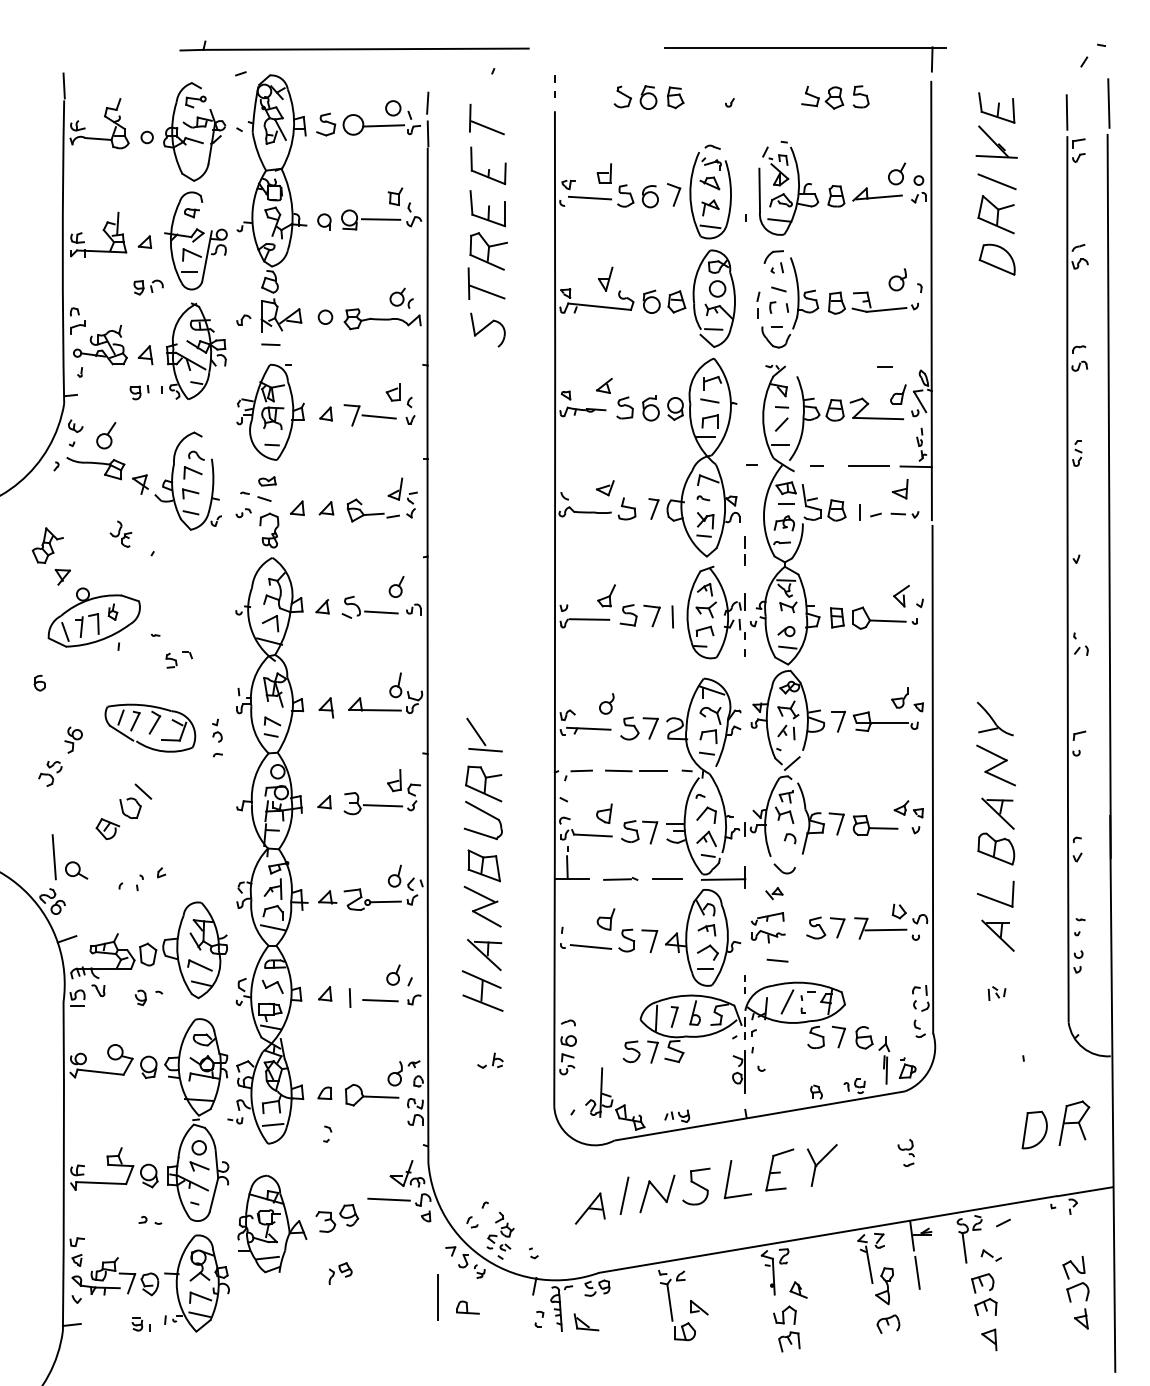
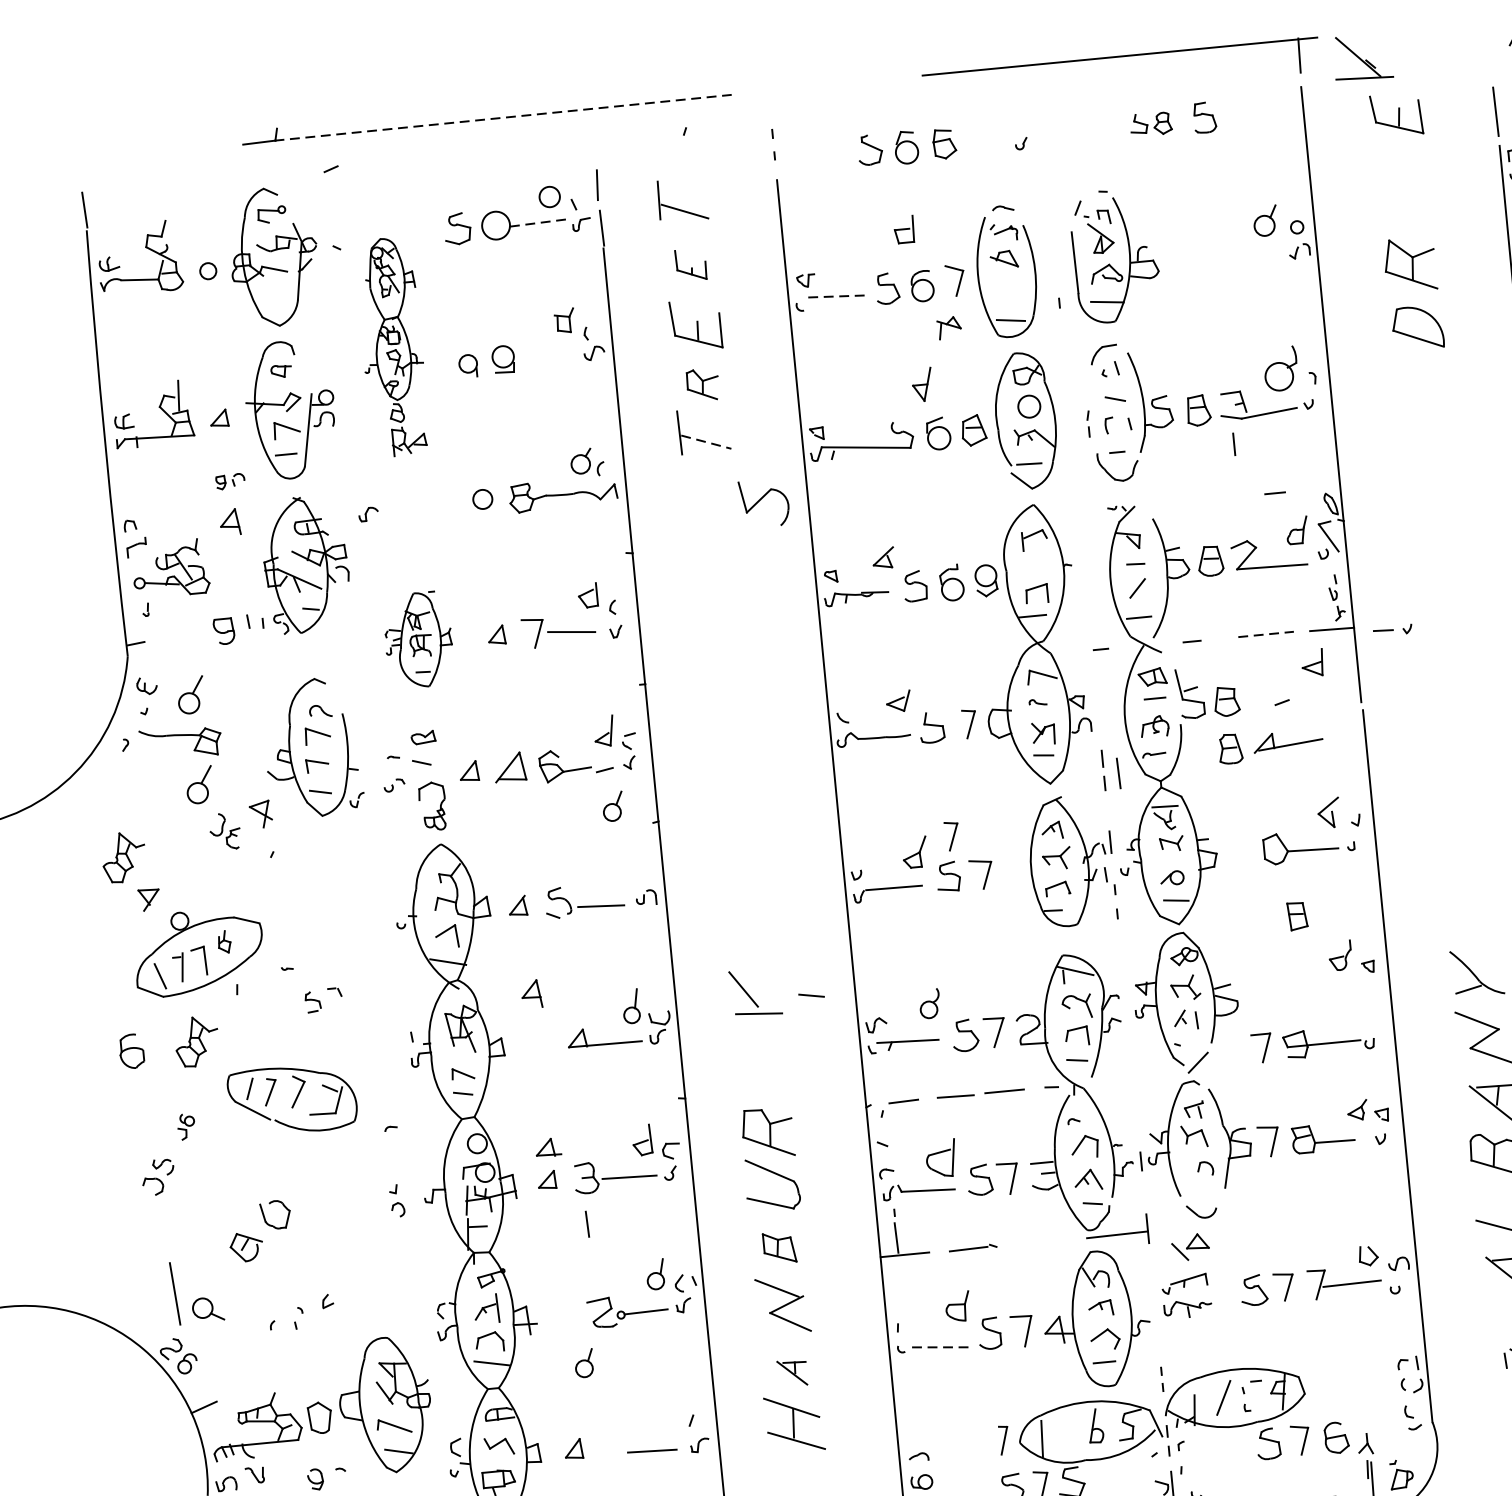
line: (365, 49) -> (502, 118), solid -> dashed
part: (822, 97) -> (1150, 123), size x0.7
line: (384, 125) -> (539, 222), solid -> dashed
part: (996, 141) -> (1362, 56), moved
part: (488, 165) -> (691, 264), size x0.6
part: (603, 173) -> (903, 229), moved
line: (996, 181) -> (1406, 218), removed
part: (864, 196) -> (1270, 745), moved
line: (590, 198) -> (838, 296), solid -> dashed
part: (271, 203) -> (391, 347), size x0.6
part: (710, 207) -> (949, 327), moved
line: (380, 219) -> (546, 354), removed
part: (488, 251) -> (702, 385), size x0.6
part: (605, 278) -> (922, 383), moved
part: (897, 279) -> (1280, 369), size x1.4
part: (148, 287) -> (230, 481), size x0.7
line: (487, 292) -> (706, 442), solid -> dashed
part: (758, 304) -> (1088, 422), size x0.7
part: (487, 329) -> (763, 502), moved
line: (270, 344) -> (409, 545), removed
part: (145, 355) -> (230, 522), moved
part: (139, 392) -> (231, 630), size x1.4
line: (709, 400) -> (811, 995), moved
part: (270, 411) -> (418, 639), size x0.7
line: (869, 465) -> (1266, 633), solid -> dashed
part: (140, 484) -> (260, 814), moved
part: (106, 499) -> (200, 784), added
part: (326, 508) -> (510, 767), size x1.6
line: (859, 512) -> (1233, 444), moved
part: (904, 514) -> (1392, 630), moved
part: (396, 586) -> (612, 805), moved
part: (633, 586) -> (951, 835), added
line: (672, 616) -> (1118, 772), moved
part: (837, 617) -> (1297, 915), moved
part: (86, 680) -> (196, 1041), added
part: (39, 683) -> (130, 1052), size x1.6
part: (326, 707) -> (531, 993), moved
part: (874, 721) -> (1312, 1043), moved
part: (217, 730) -> (397, 1200), moved
part: (484, 734) -> (755, 991), moved
part: (73, 739) -> (186, 1126), size x0.7
line: (143, 791) -> (291, 1189), removed
part: (604, 813) -> (941, 1158), size x1.4
part: (483, 865) -> (778, 1247), size x0.7
line: (667, 879) -> (1038, 1242), removed
part: (774, 893) -> (1190, 1247), size x1.6
part: (327, 897) -> (548, 1147), moved
line: (591, 947) -> (941, 1348), solid -> dashed
part: (484, 955) -> (792, 1373), size x0.6
line: (777, 960) -> (1204, 1341), removed
part: (393, 974) -> (584, 1362), moved
line: (349, 997) -> (586, 1223), moved
part: (674, 1016) -> (1003, 1439), moved

